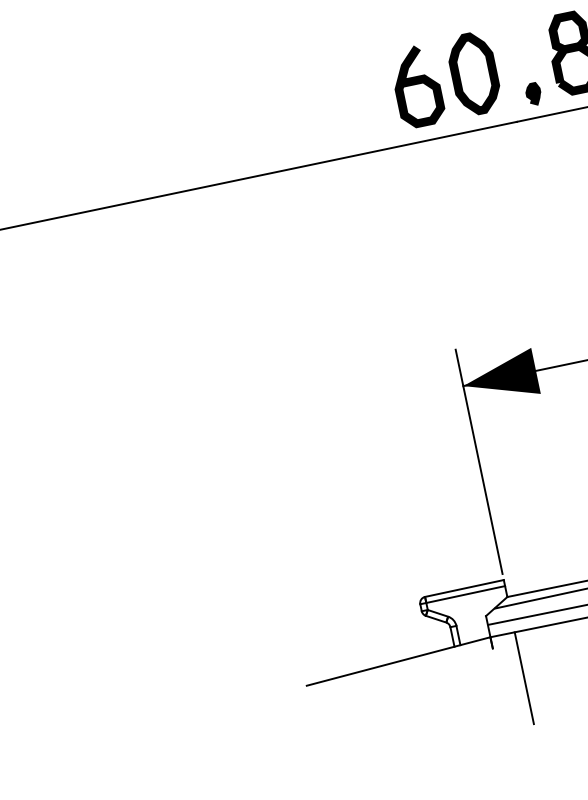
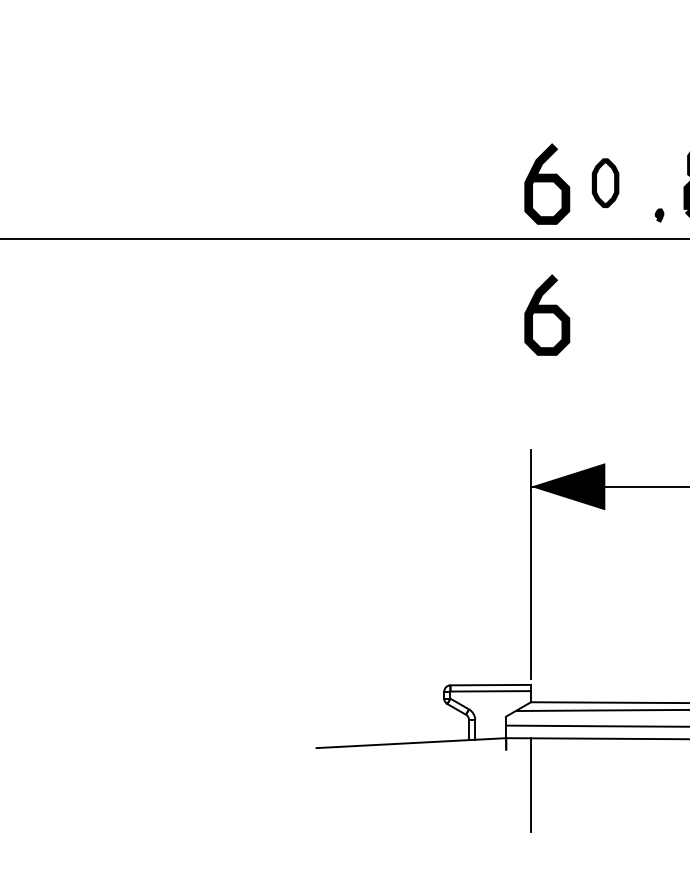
part: (474, 73) -> (605, 182), size x0.6
part: (533, 94) -> (659, 215), size x0.6
curve: (444, 213) -> (547, 313), added

